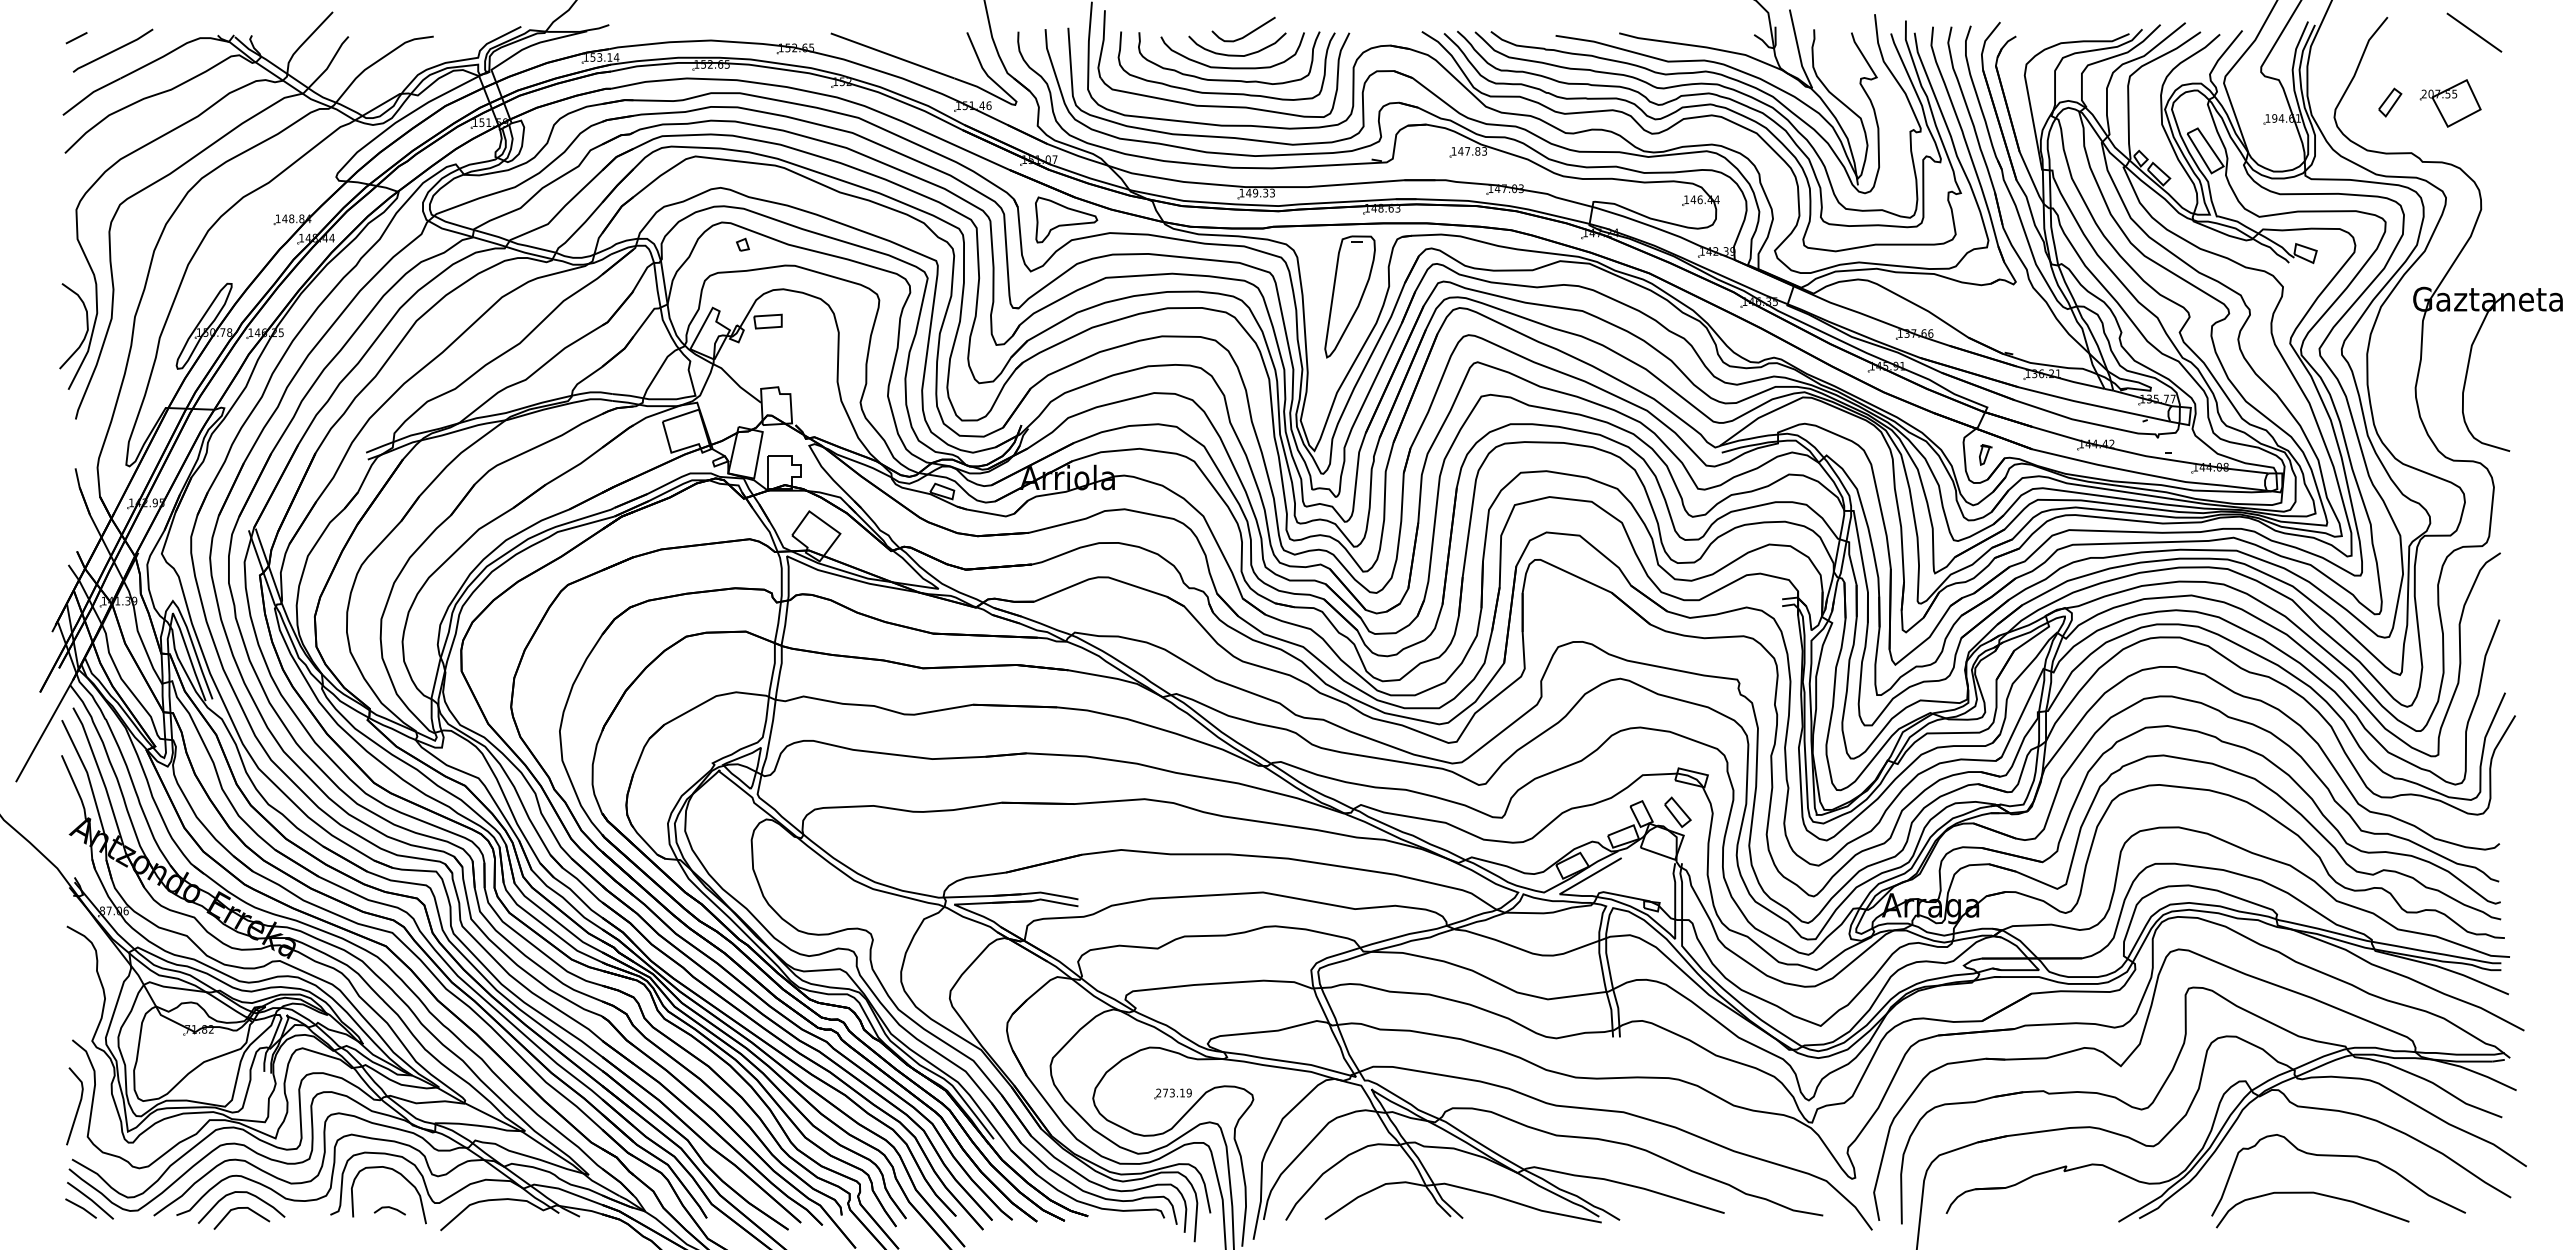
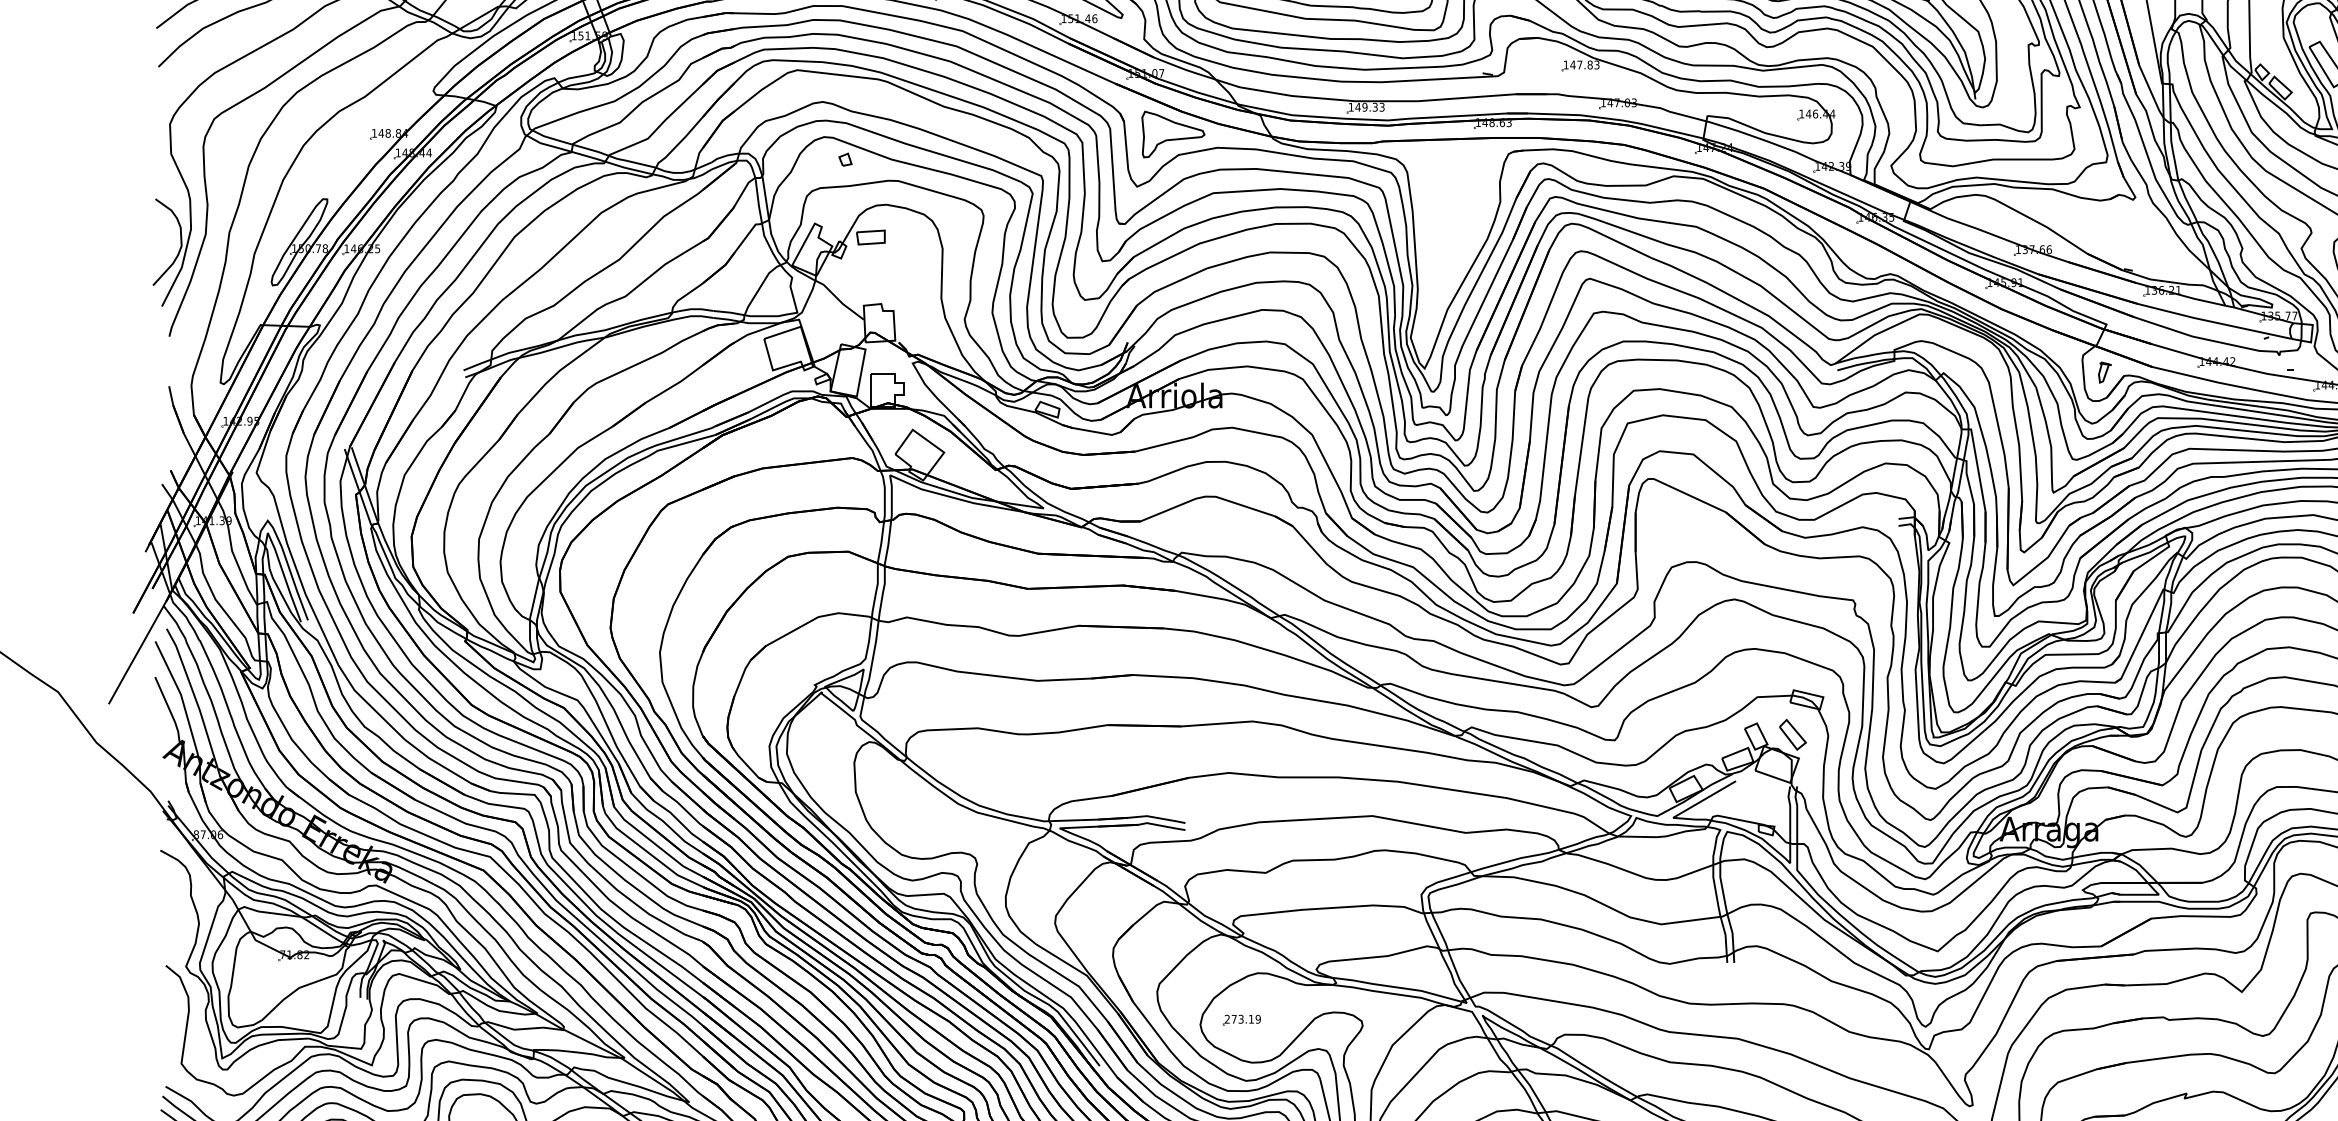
part: (1349, 296) -> (1460, 212), removed
part: (1172, 1093) -> (1241, 1019), moved
line: (77, 1107) -> (171, 1033), removed

